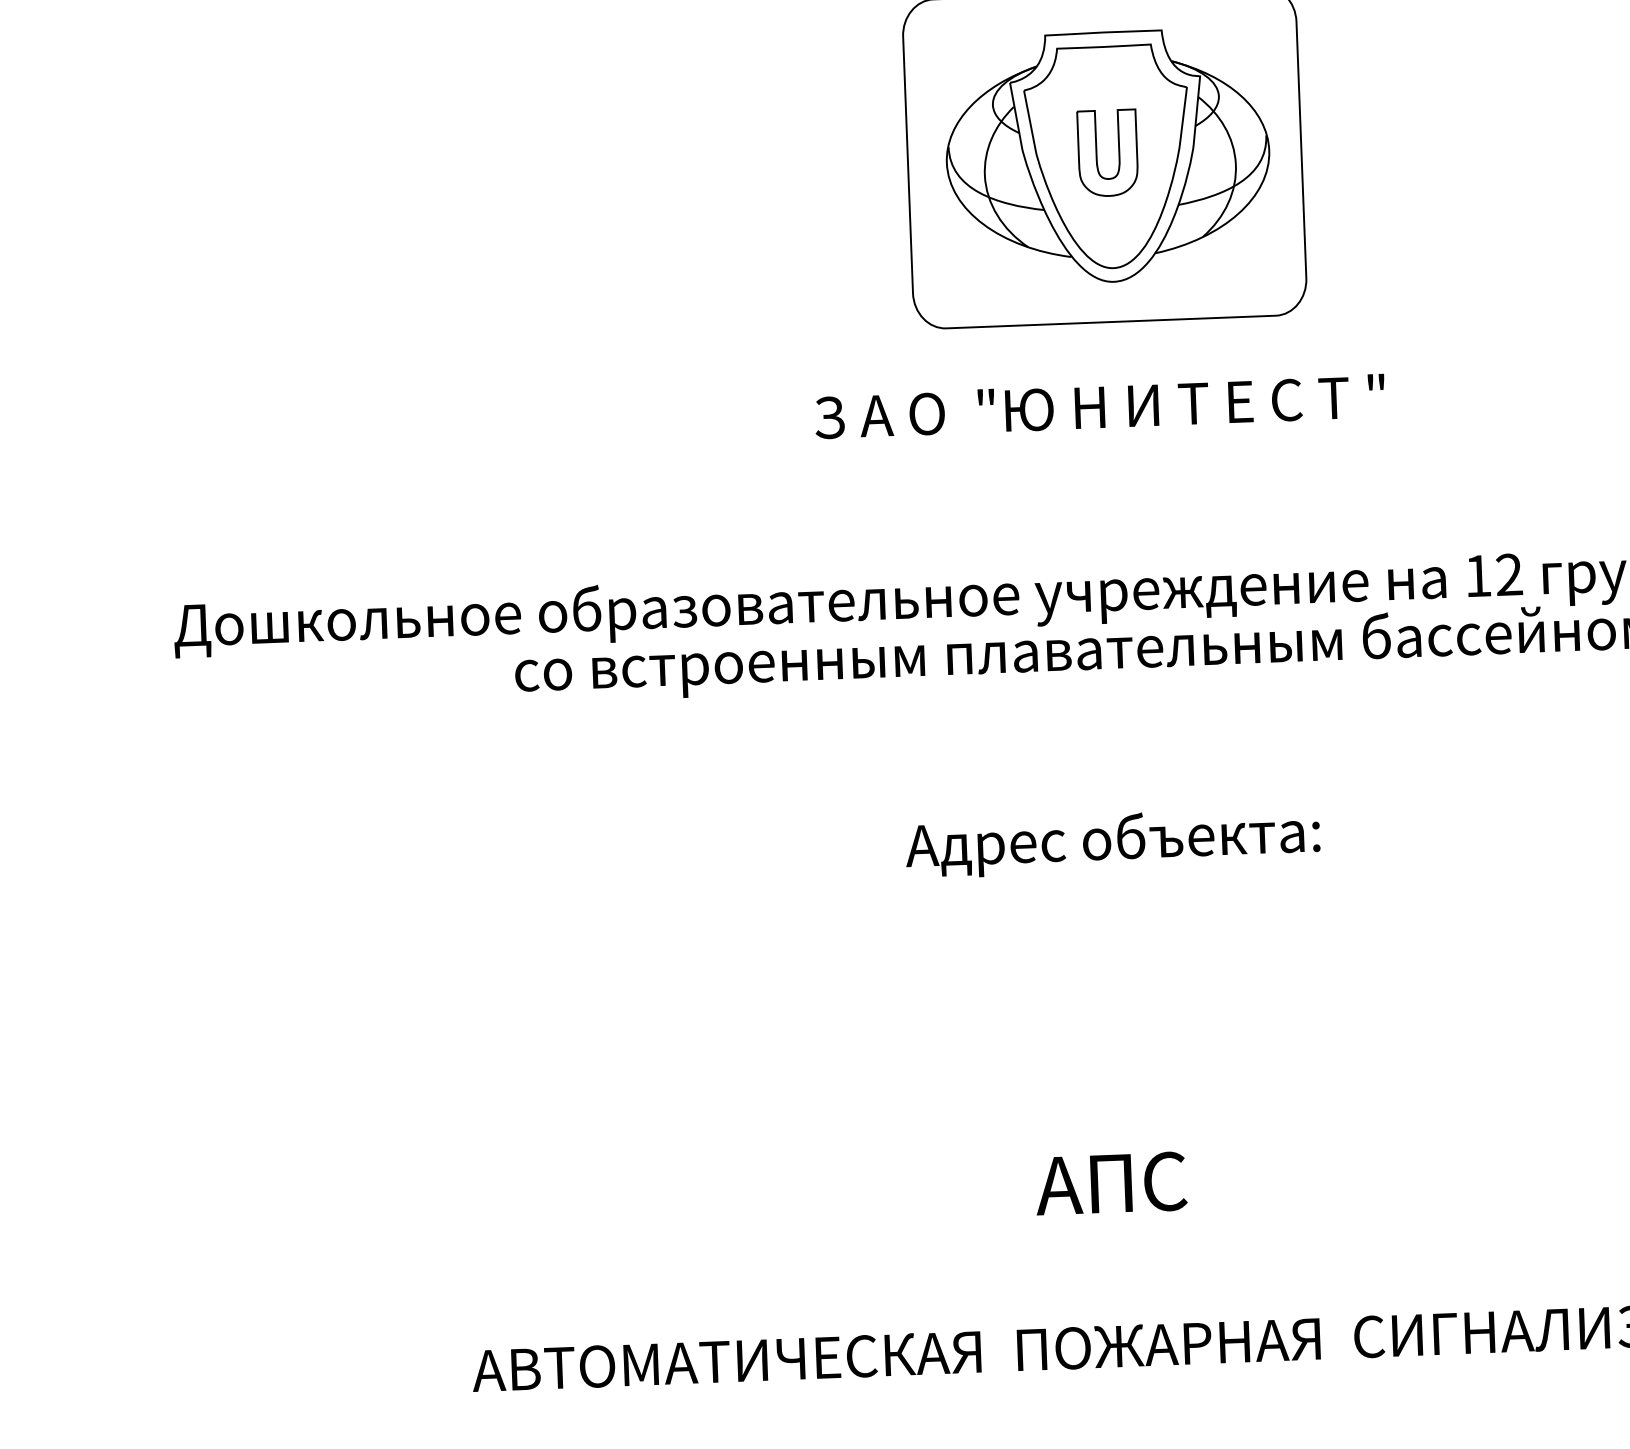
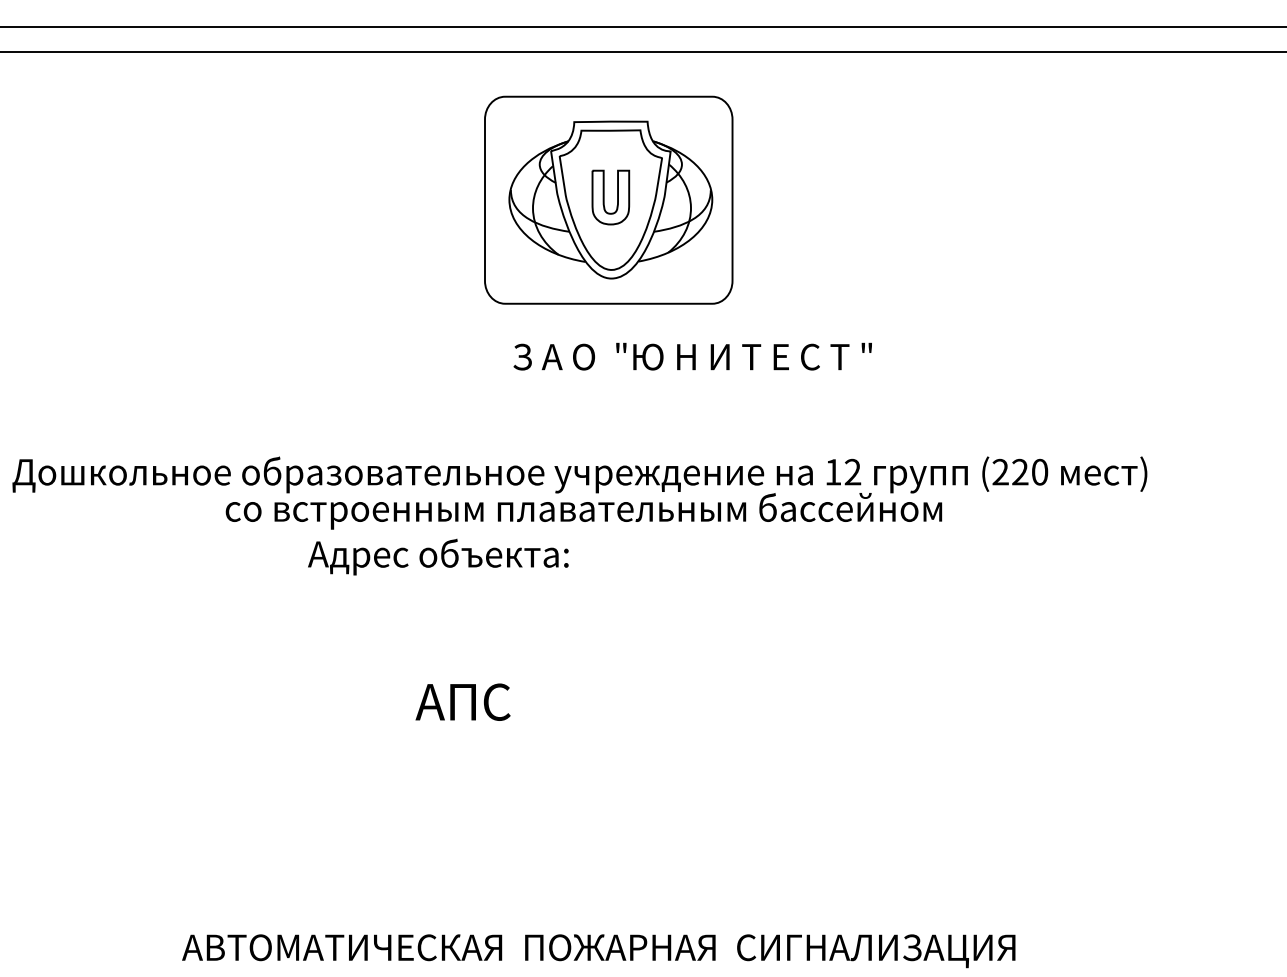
text: (1099, 406) -> (692, 356), moved
text: (1113, 841) -> (438, 556), moved
text: (1110, 1182) -> (462, 701), moved

